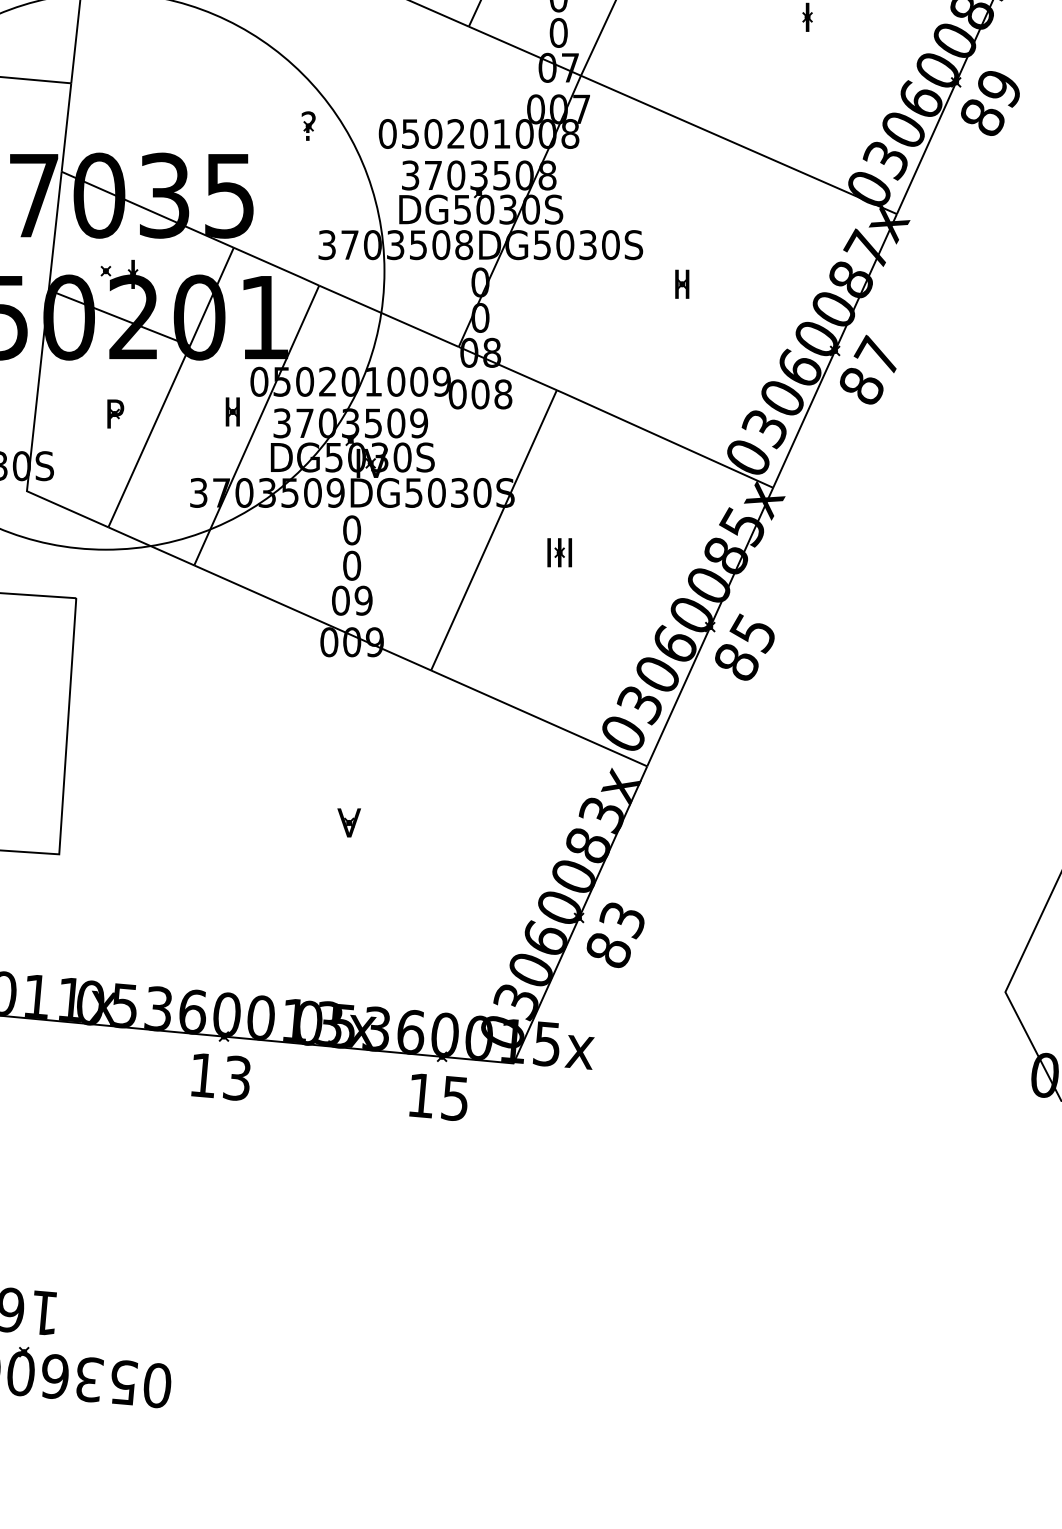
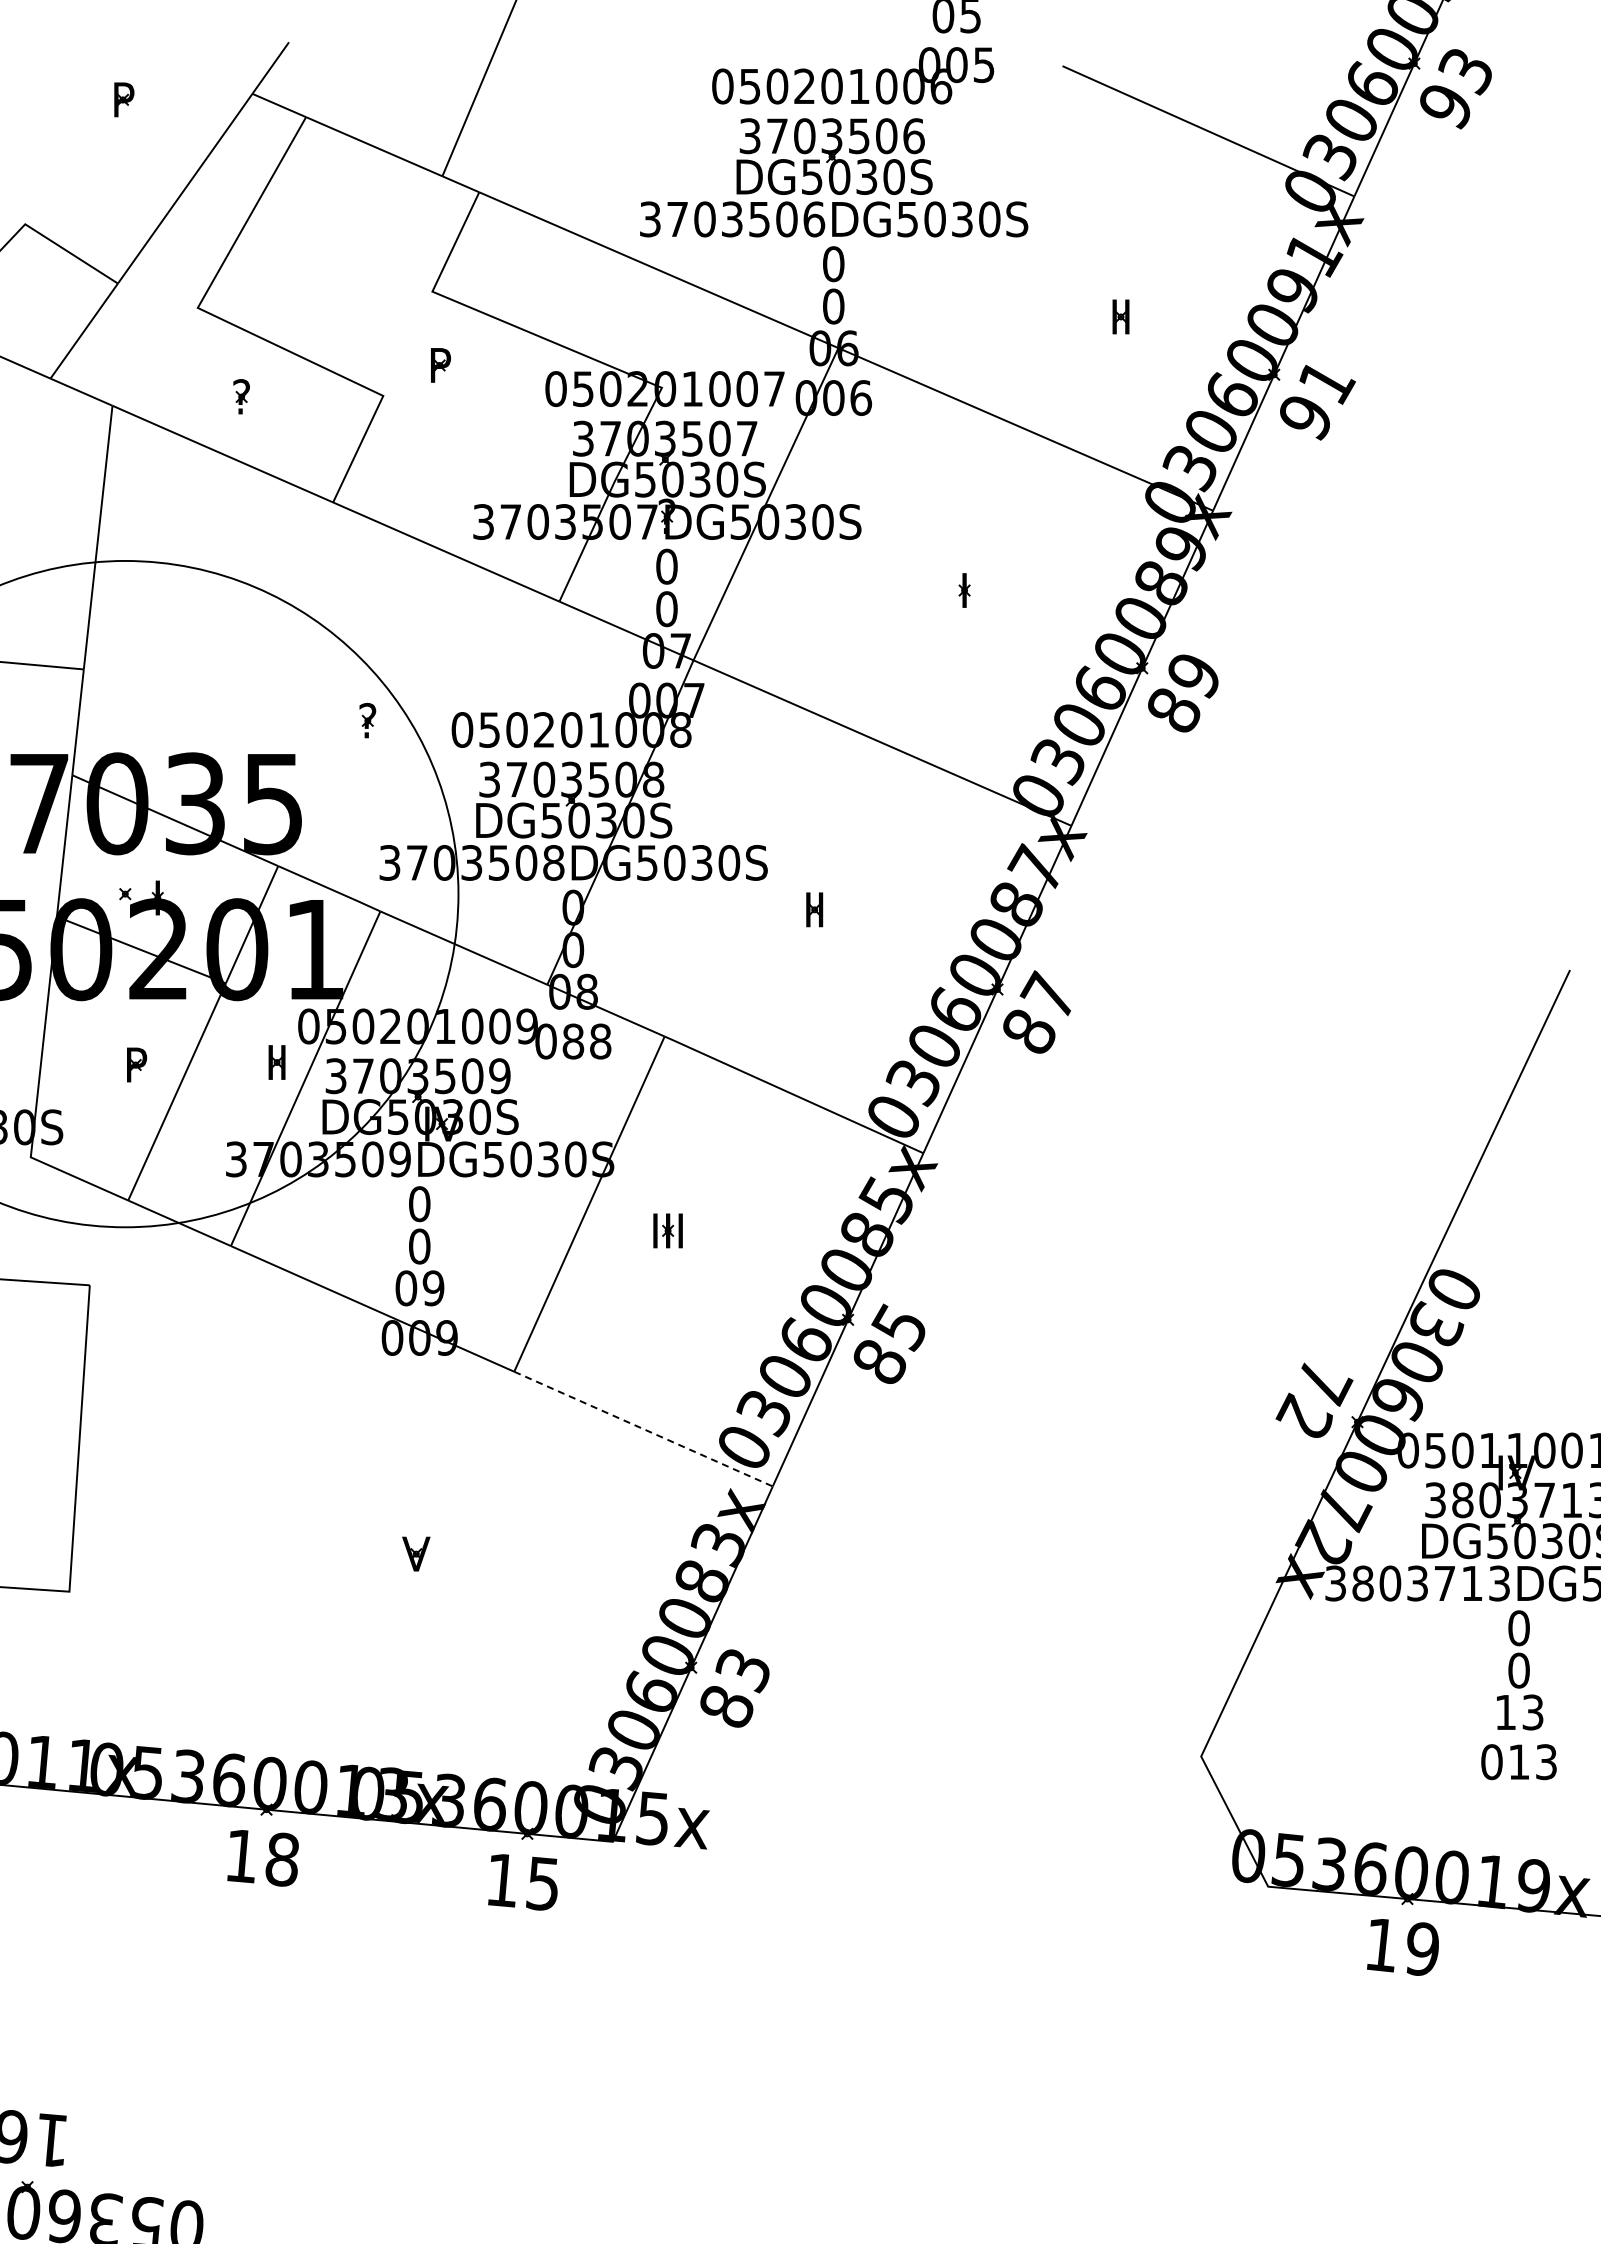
text: (480, 394) -> (573, 1041), 008 -> 088
line: (539, 718) -> (643, 1429), solid -> dashed
text: (236, 1078) -> (281, 1859), 13 -> 18

